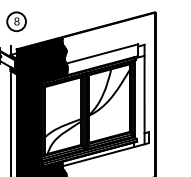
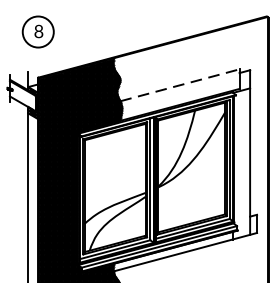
line: (102, 53) -> (180, 84), solid -> dashed

